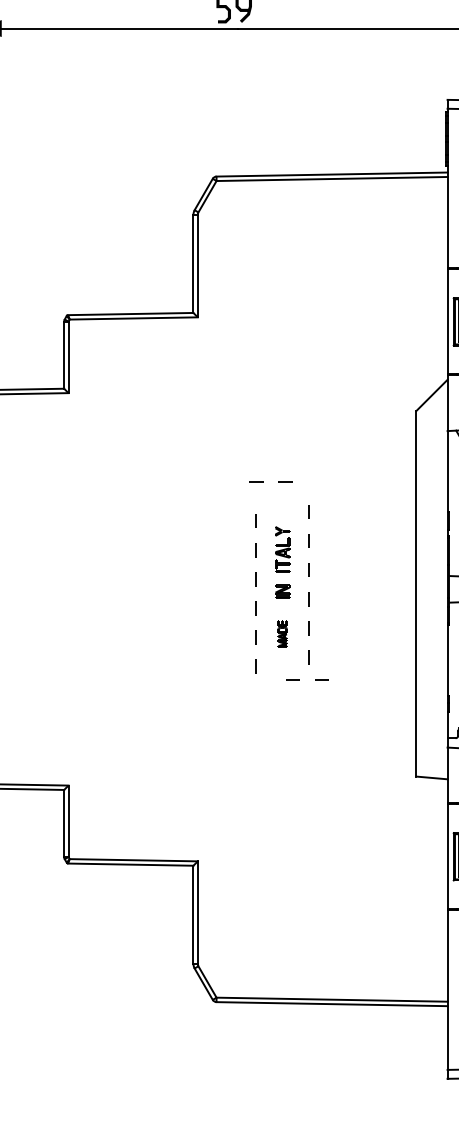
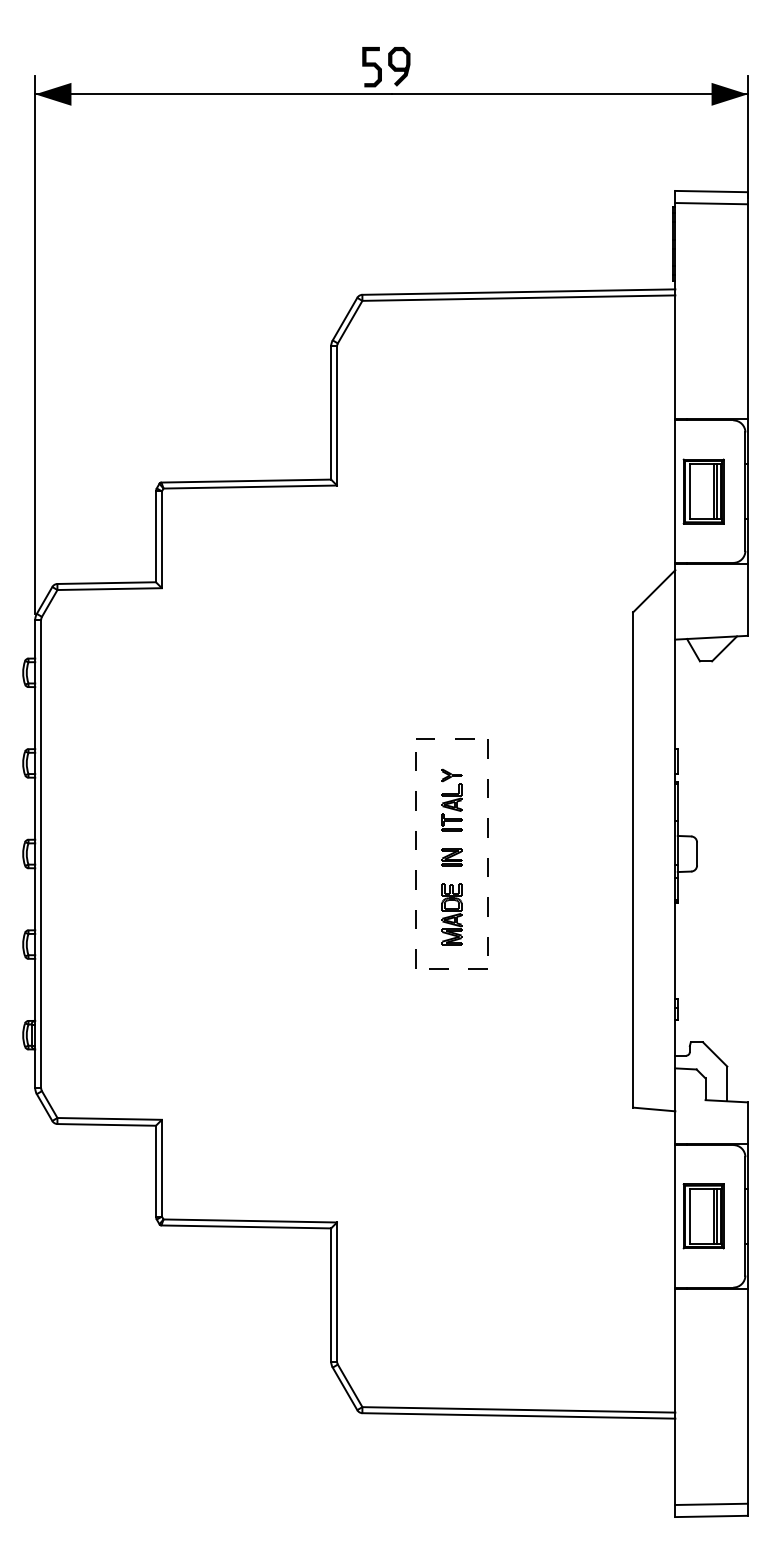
line: (278, 481) -> (455, 738), moved
part: (282, 634) -> (451, 914), size x1.67
line: (300, 679) -> (448, 968), moved

